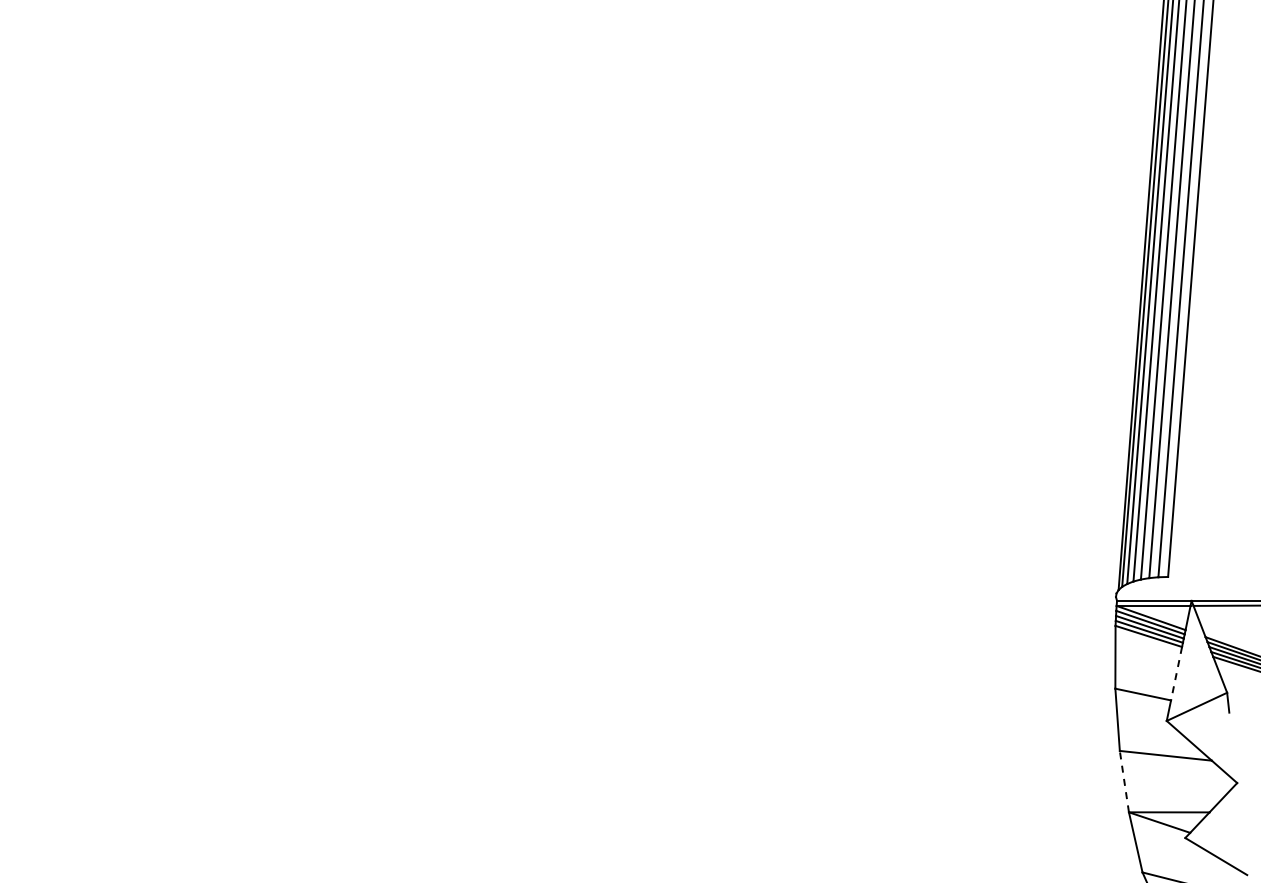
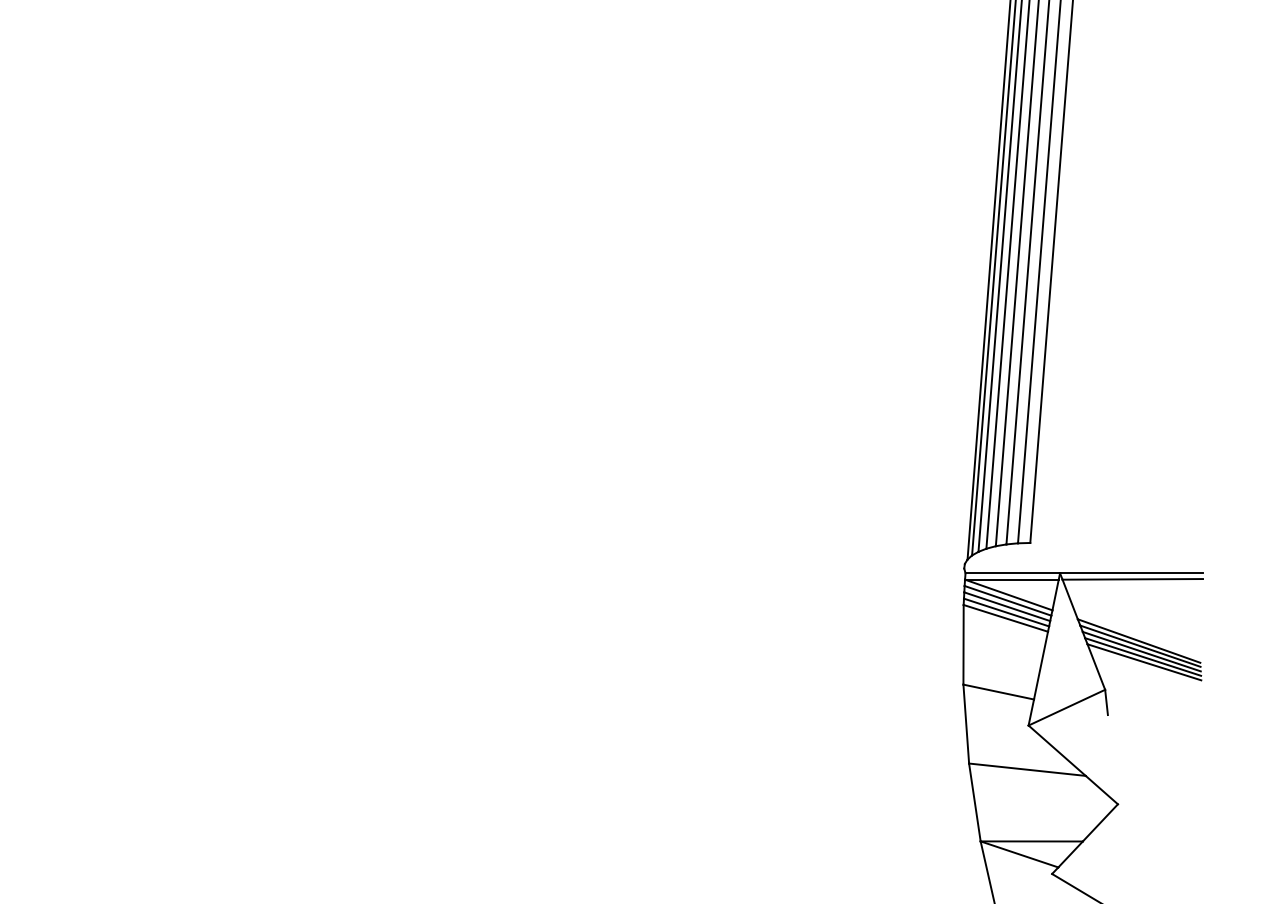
line: (1176, 674) -> (1040, 666), dashed -> solid
line: (1124, 781) -> (975, 802), dashed -> solid

